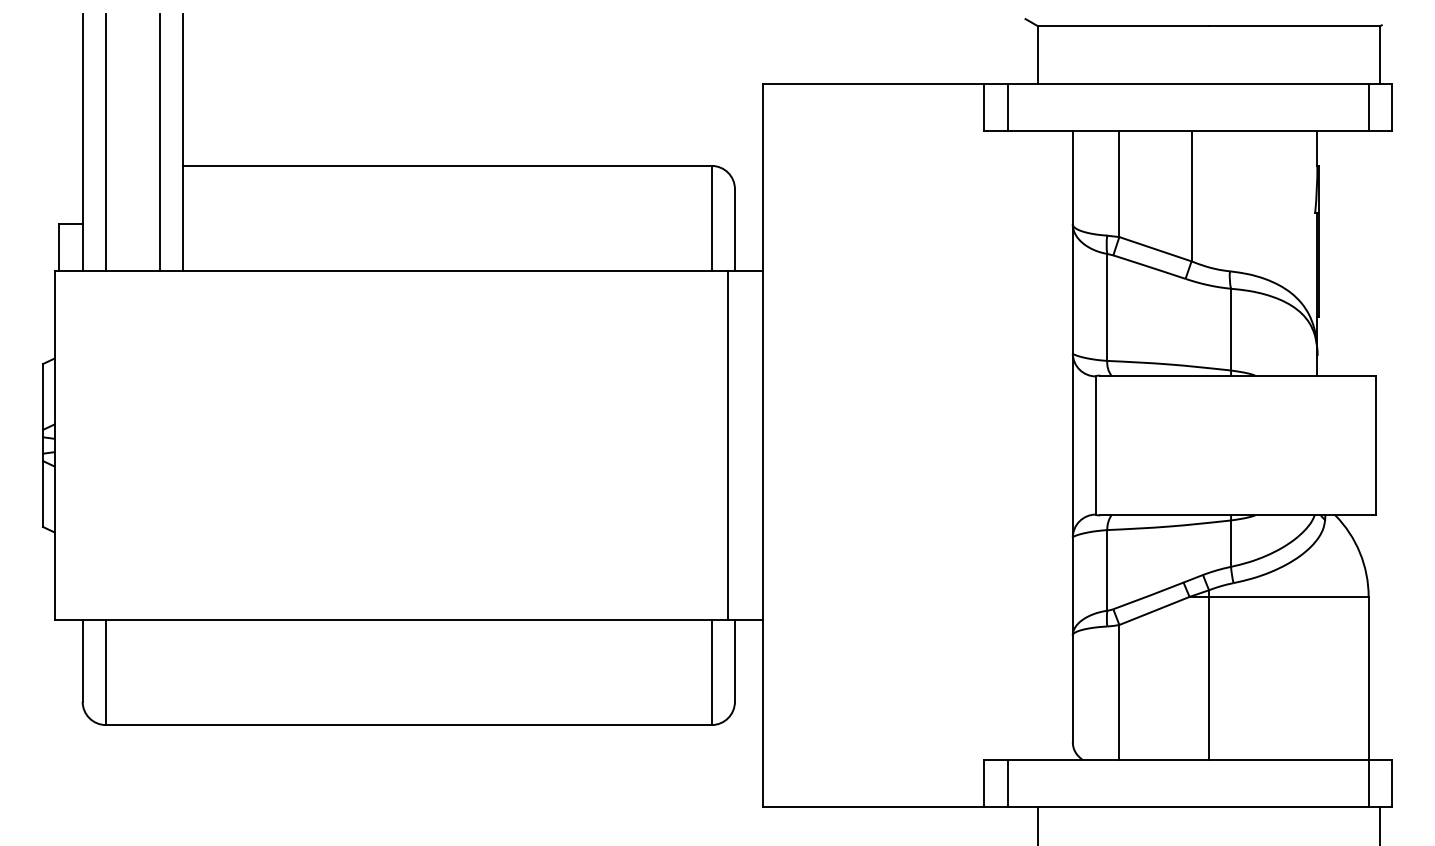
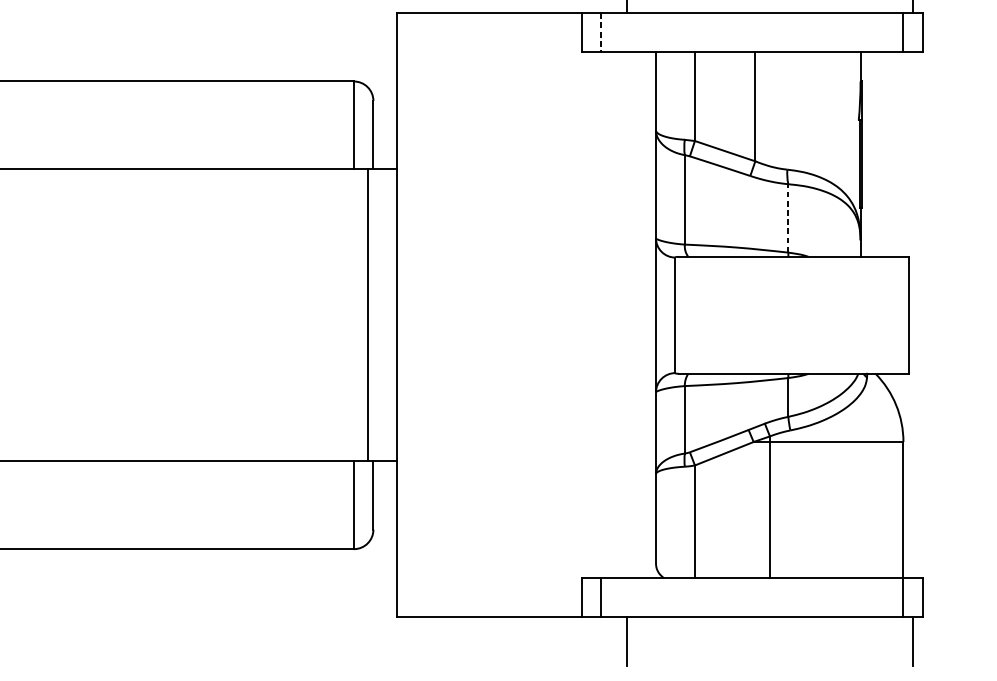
line: (1007, 108) -> (601, 33), solid -> dashed
line: (1231, 329) -> (788, 218), solid -> dashed

